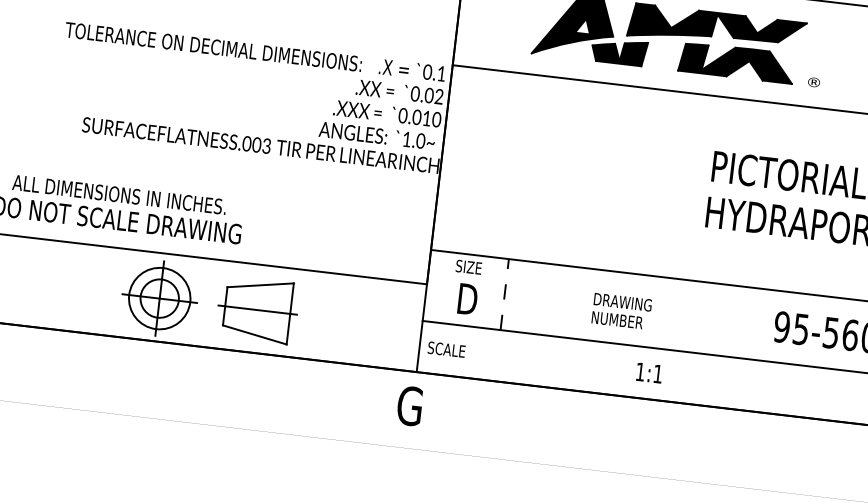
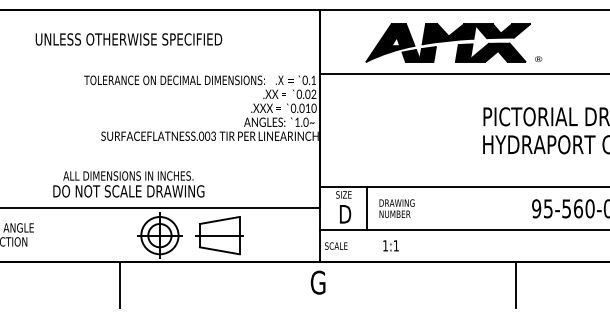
line: (505, 294) -> (367, 208), dashed -> solid
text: (620, 311) -> (396, 208), moved
line: (85, 371) -> (120, 284), added
text: (648, 372) -> (390, 245), moved
line: (734, 447) -> (516, 284), added

